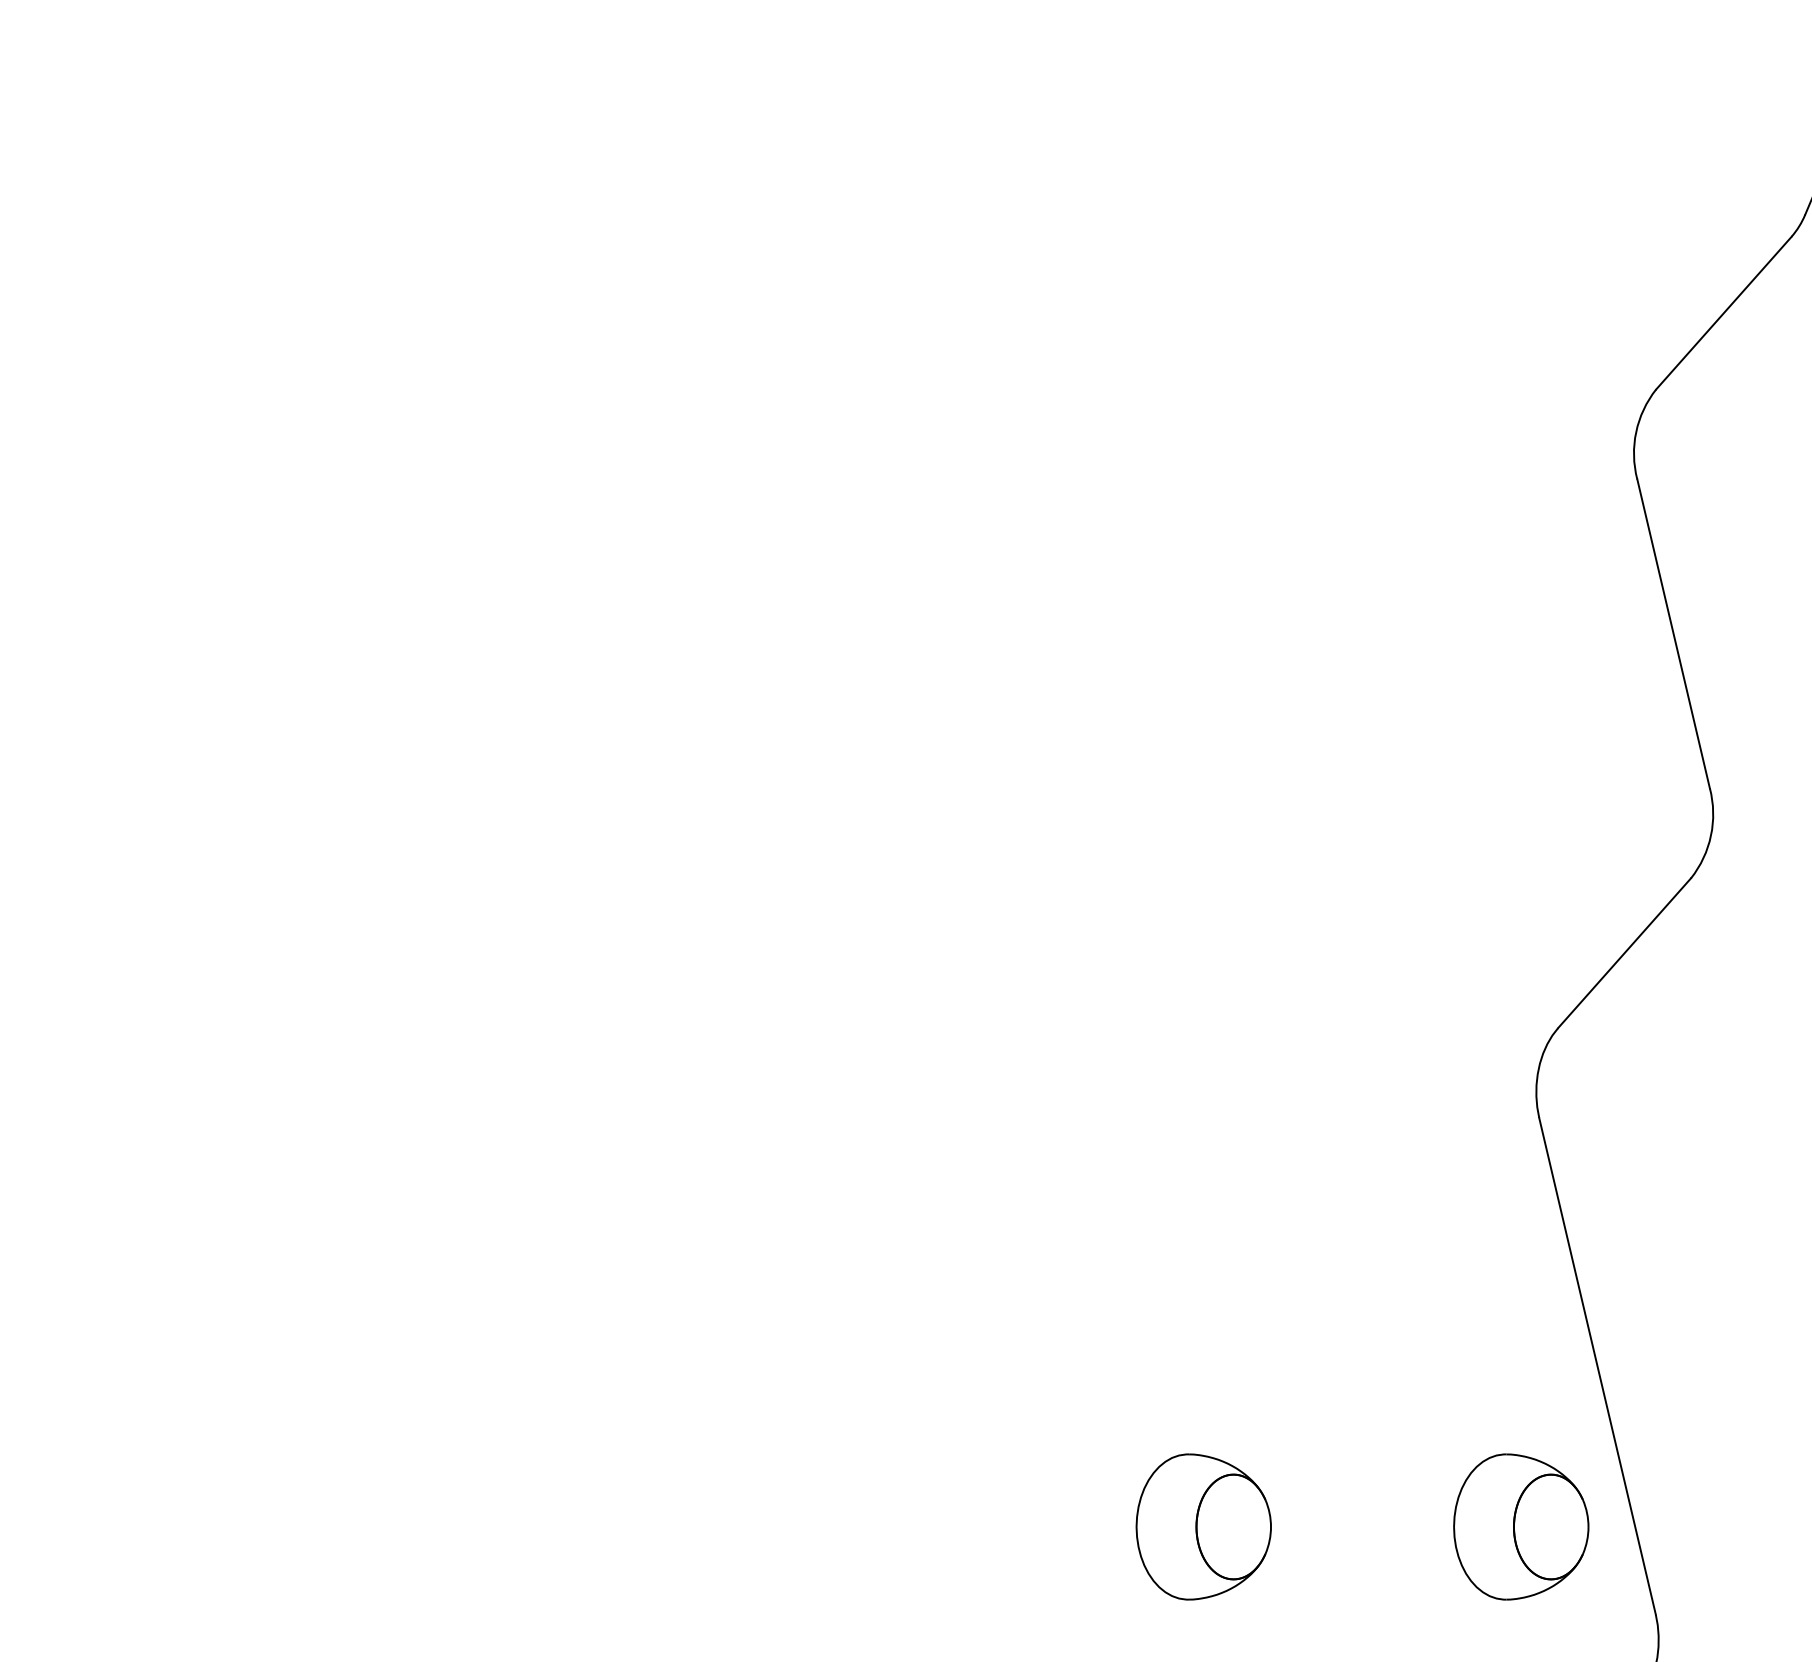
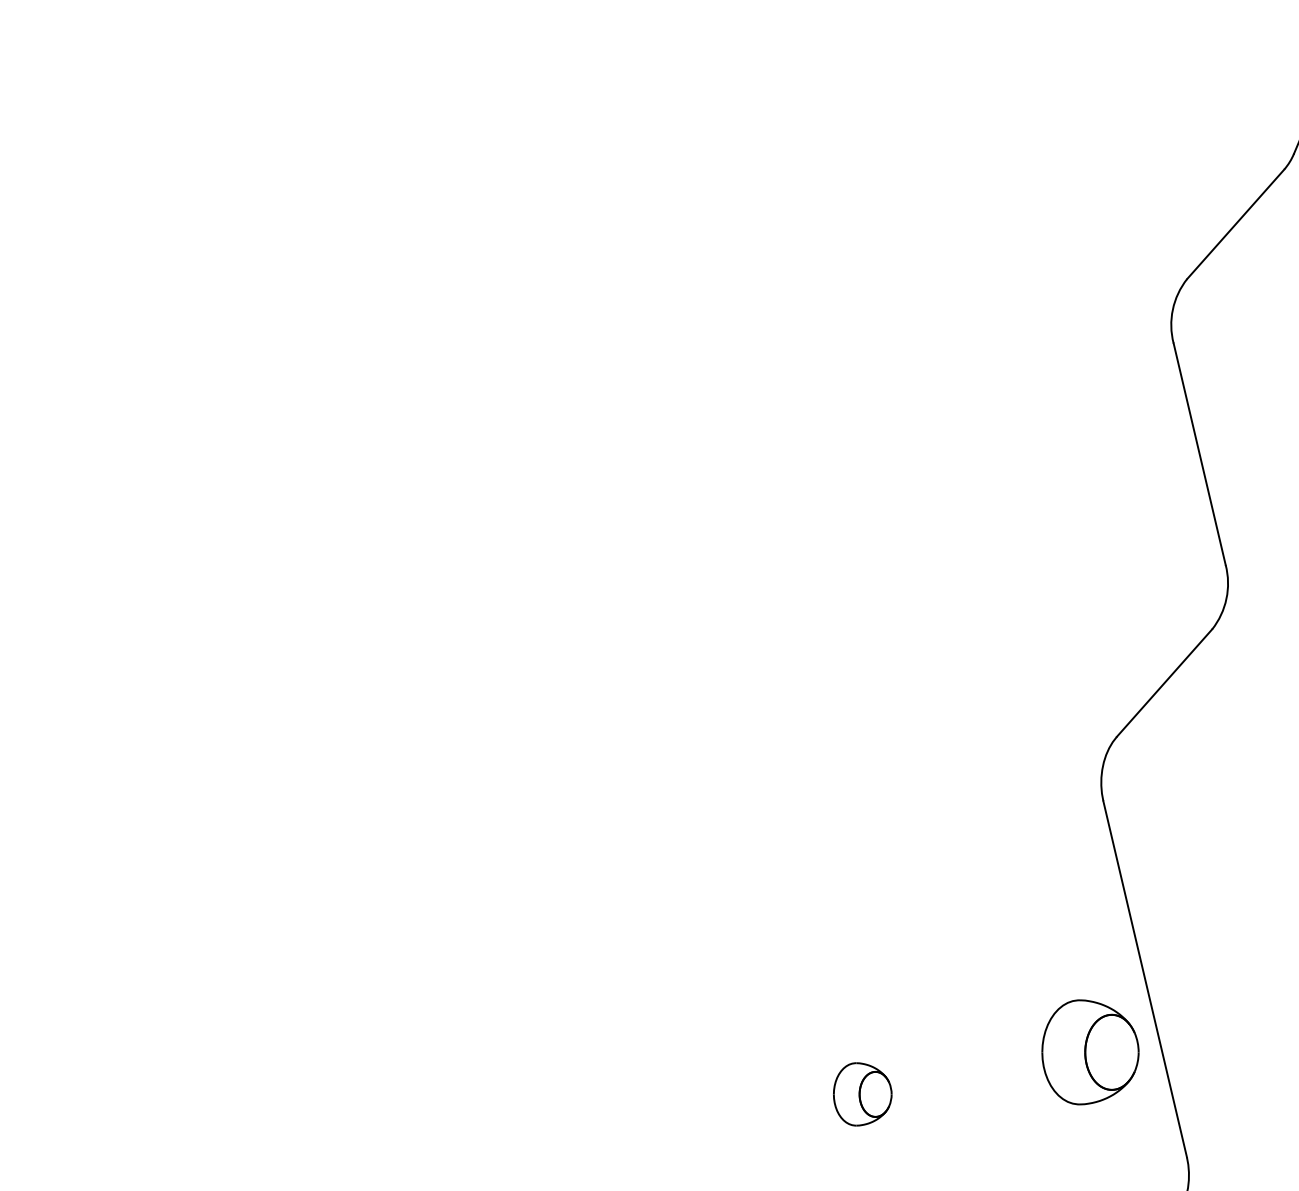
part: (1203, 1527) -> (862, 1094), size x0.6
part: (1521, 1527) -> (1090, 1052), moved

